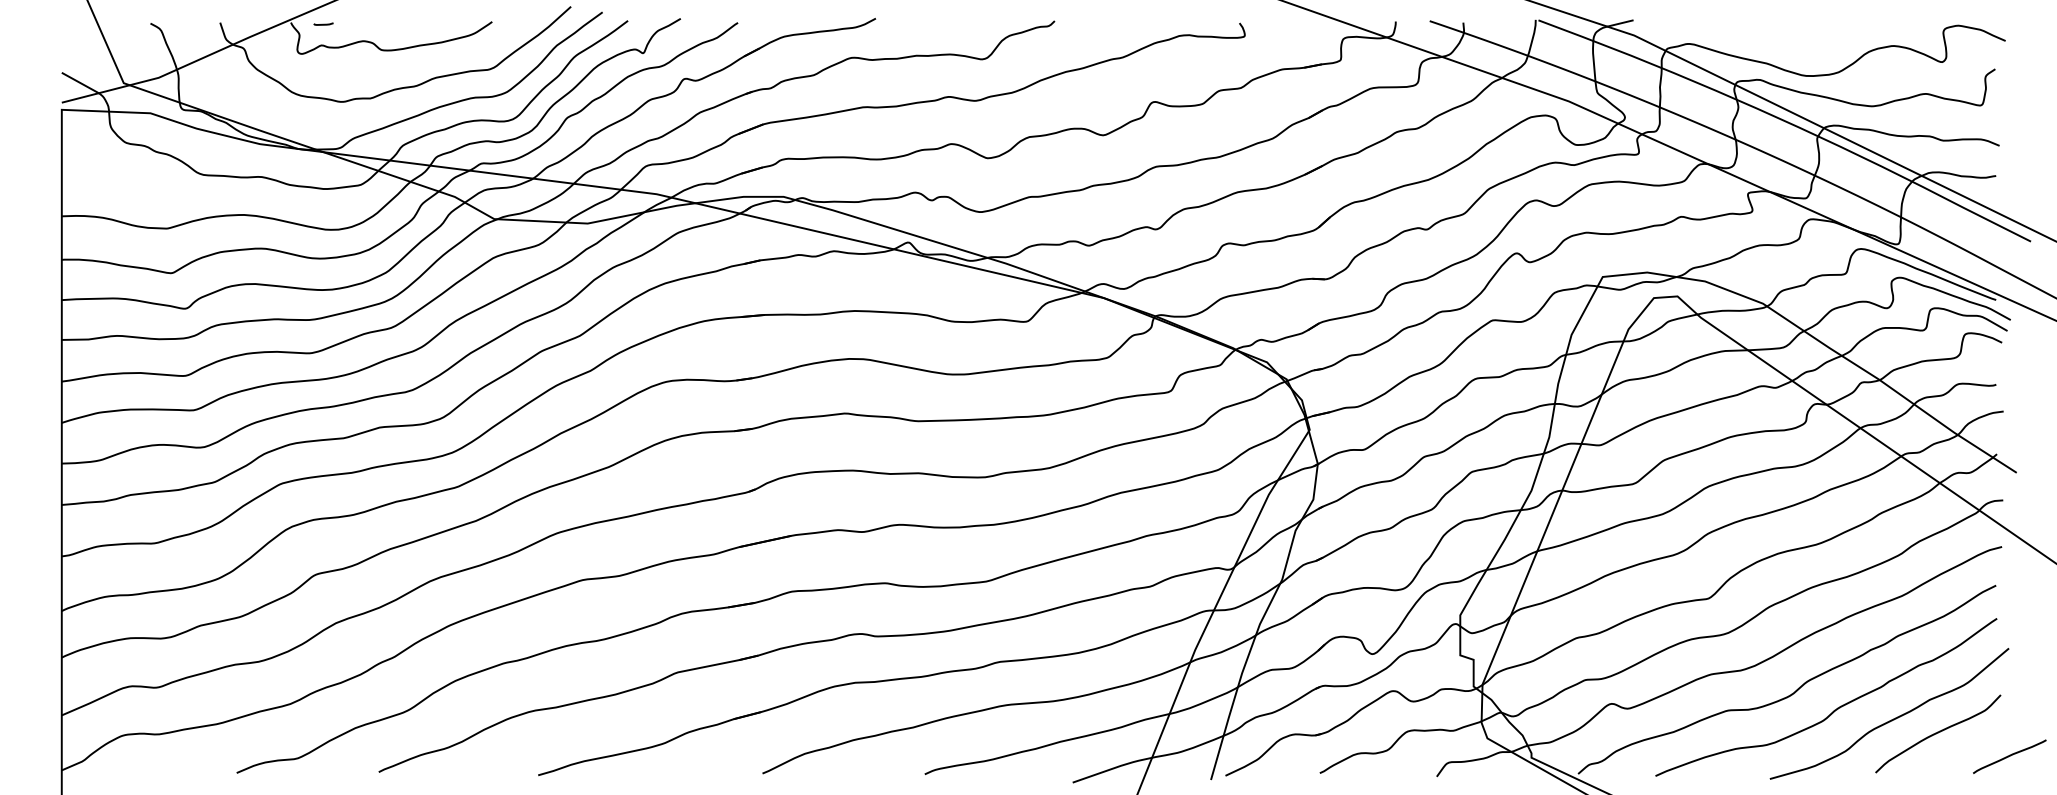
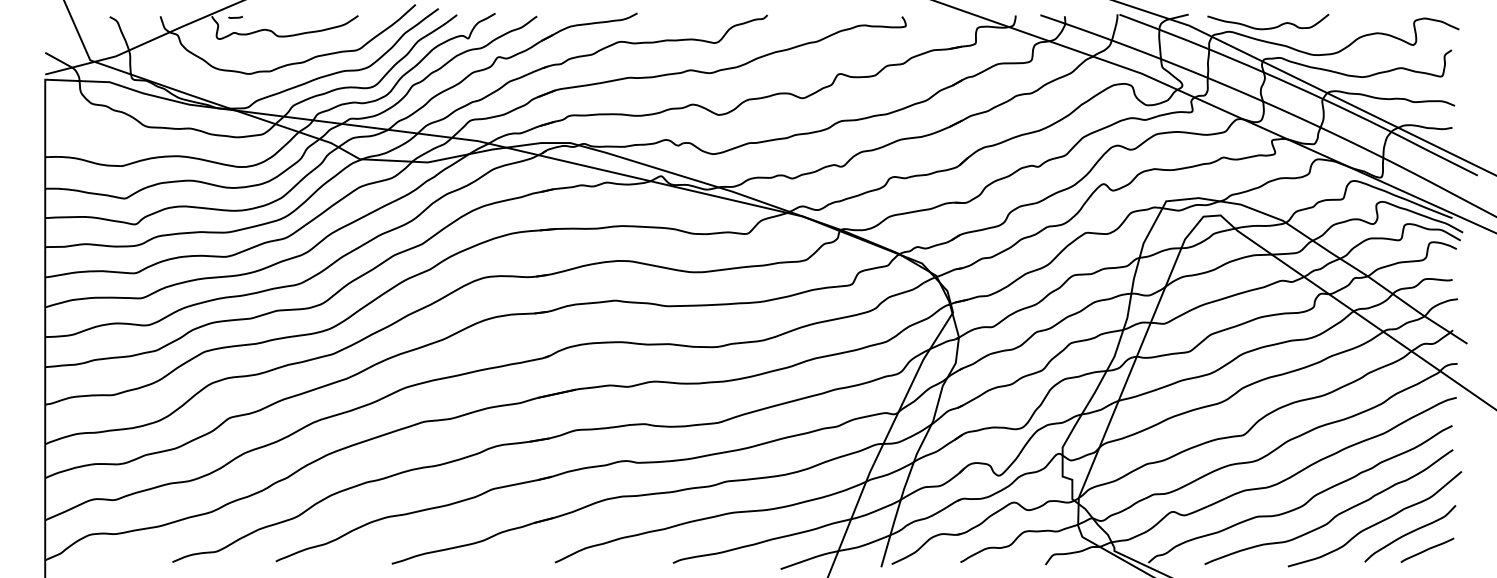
curve: (1744, 38) -> (1269, 27), added
curve: (2009, 756) -> (1427, 550), moved

